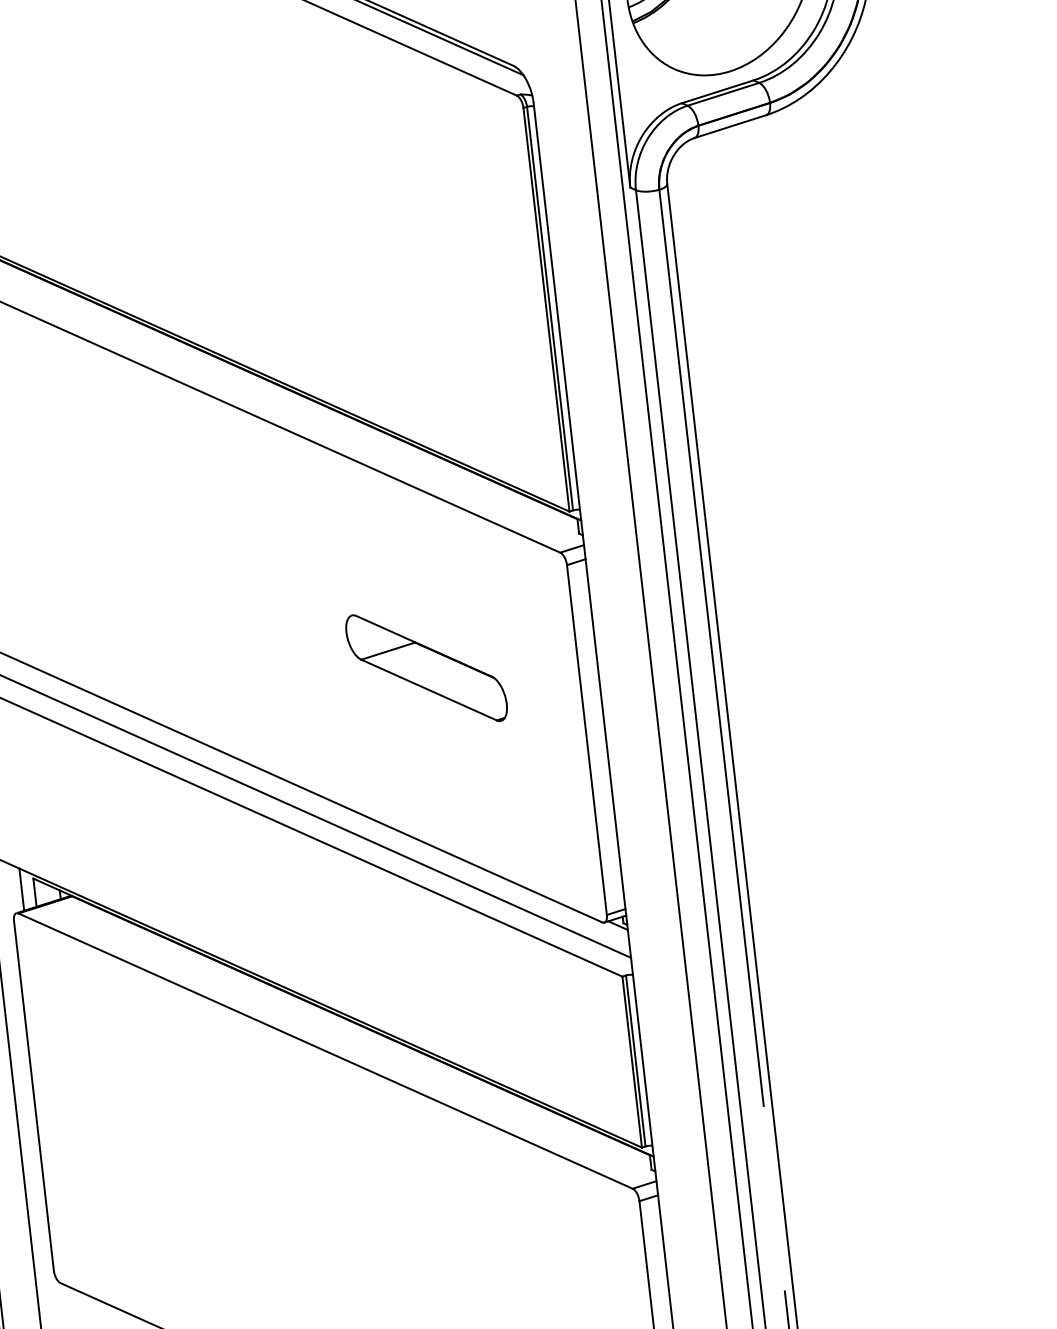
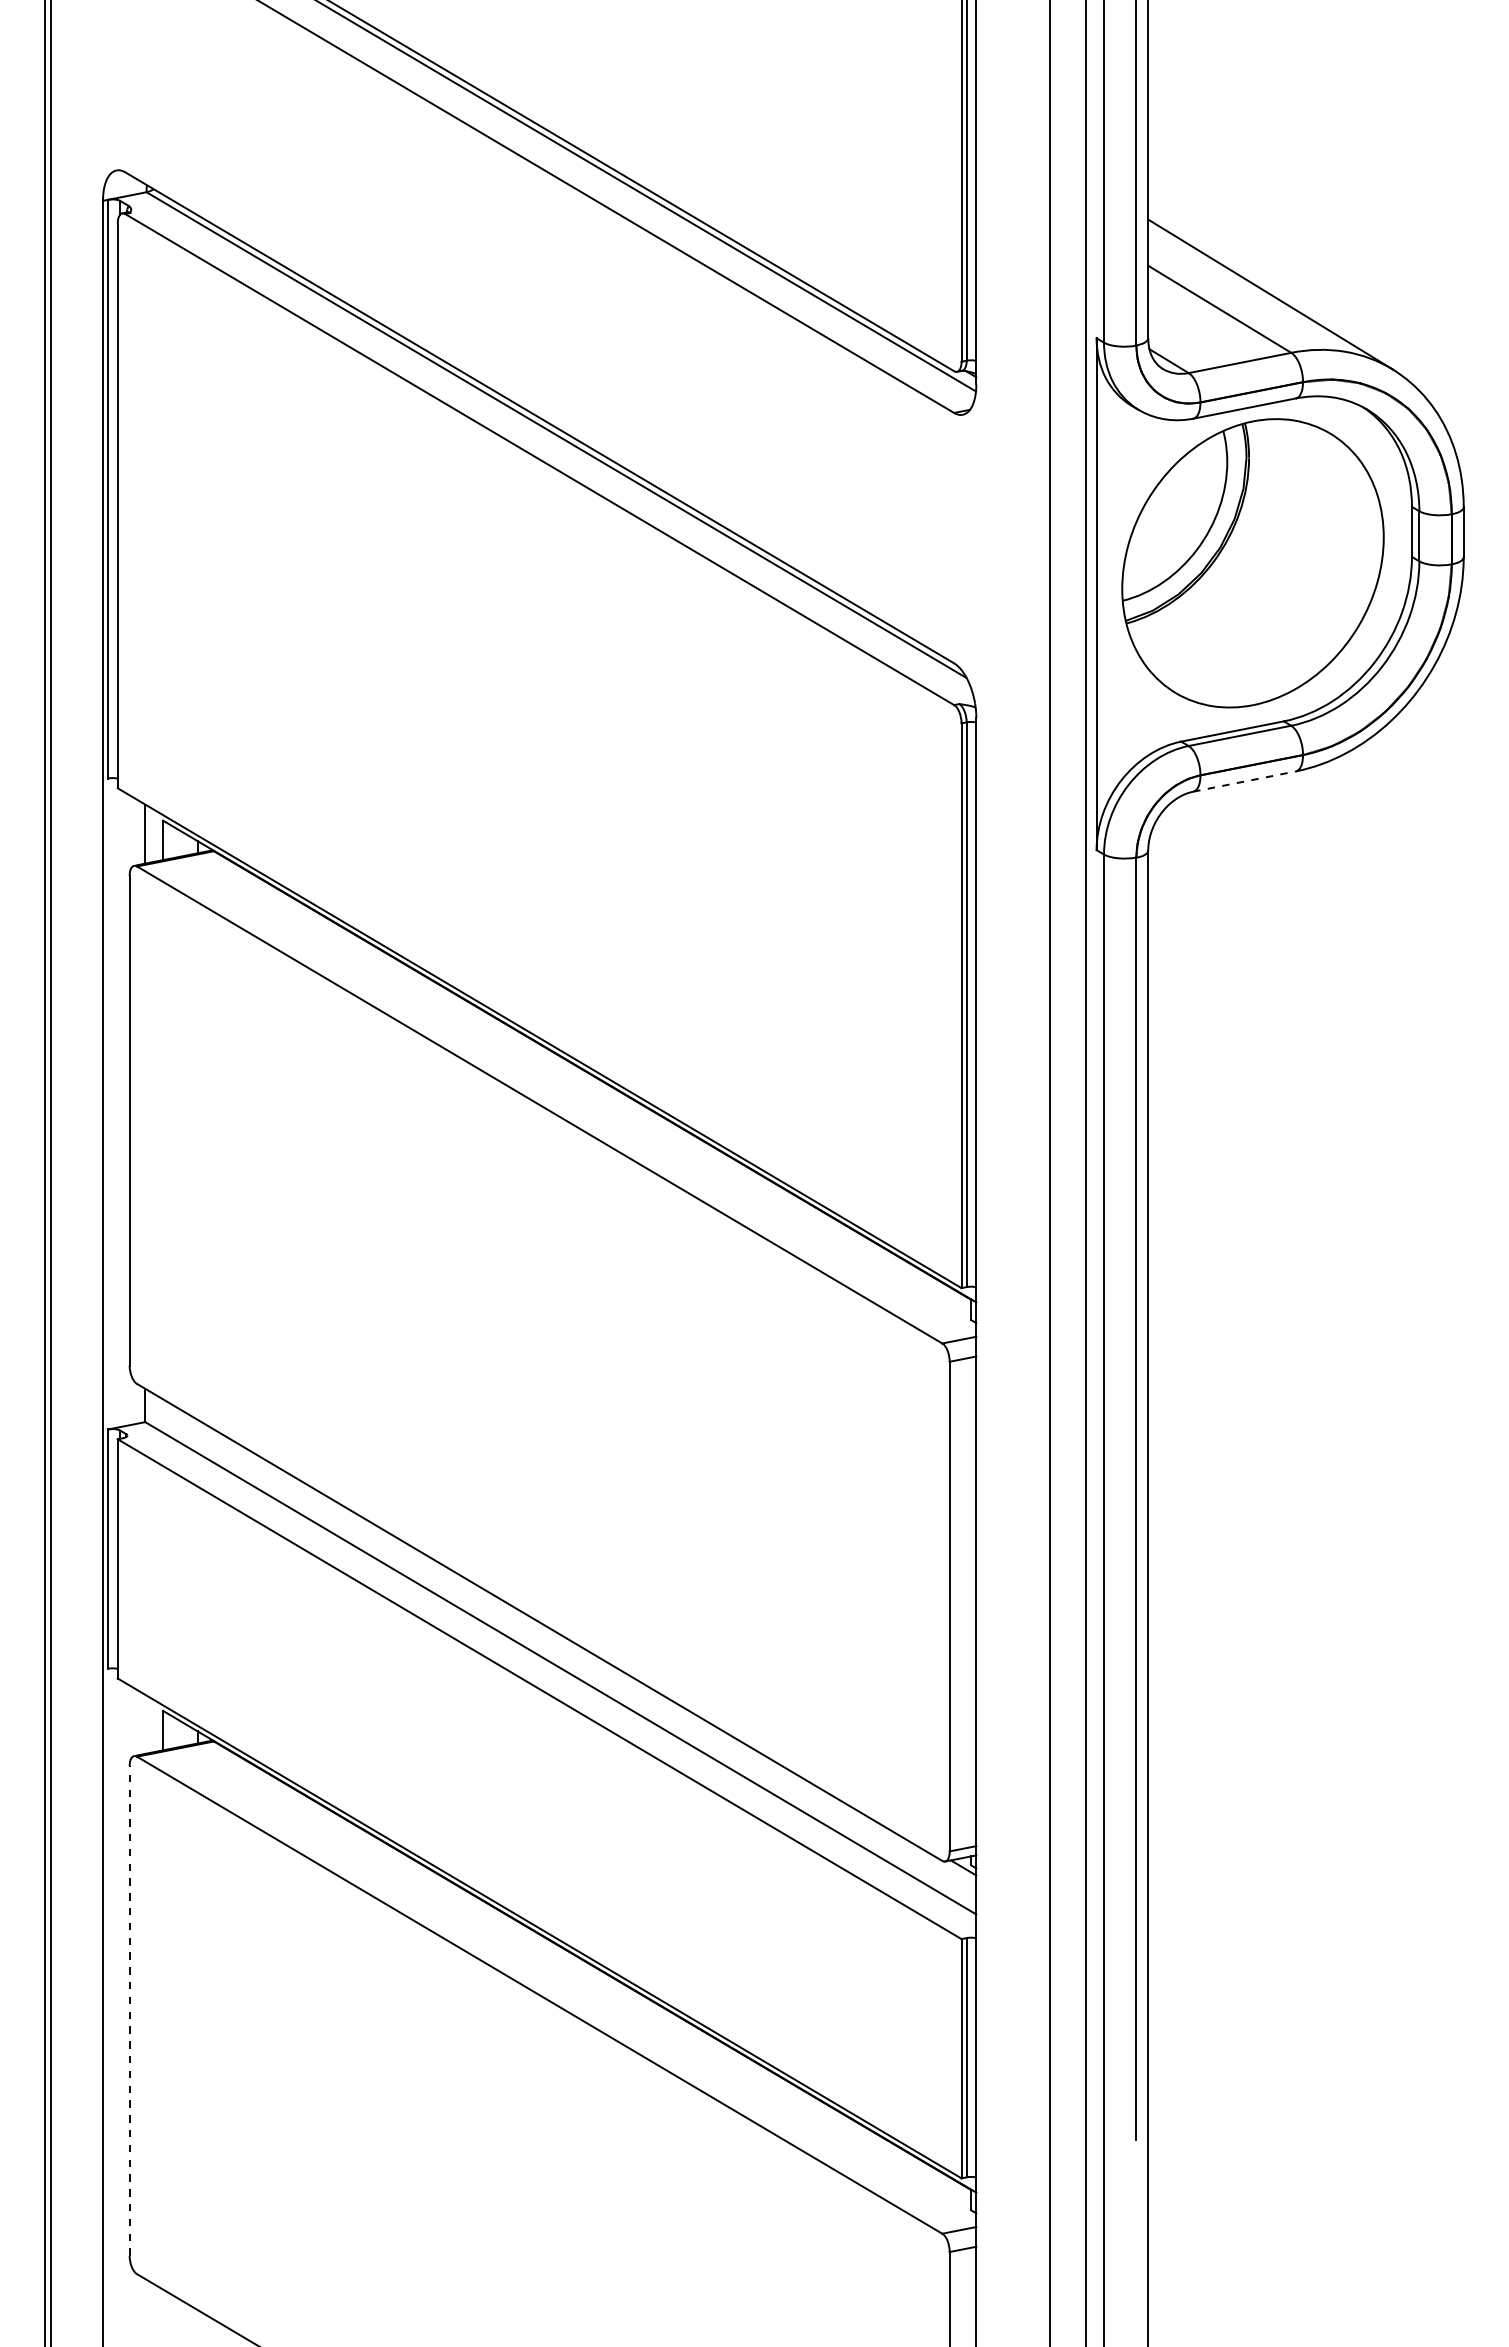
line: (730, 126) -> (1244, 781), solid -> dashed
part: (426, 667) -> (739, 1481), removed
line: (21, 889) -> (145, 1723), removed
line: (33, 1096) -> (129, 2011), solid -> dashed

